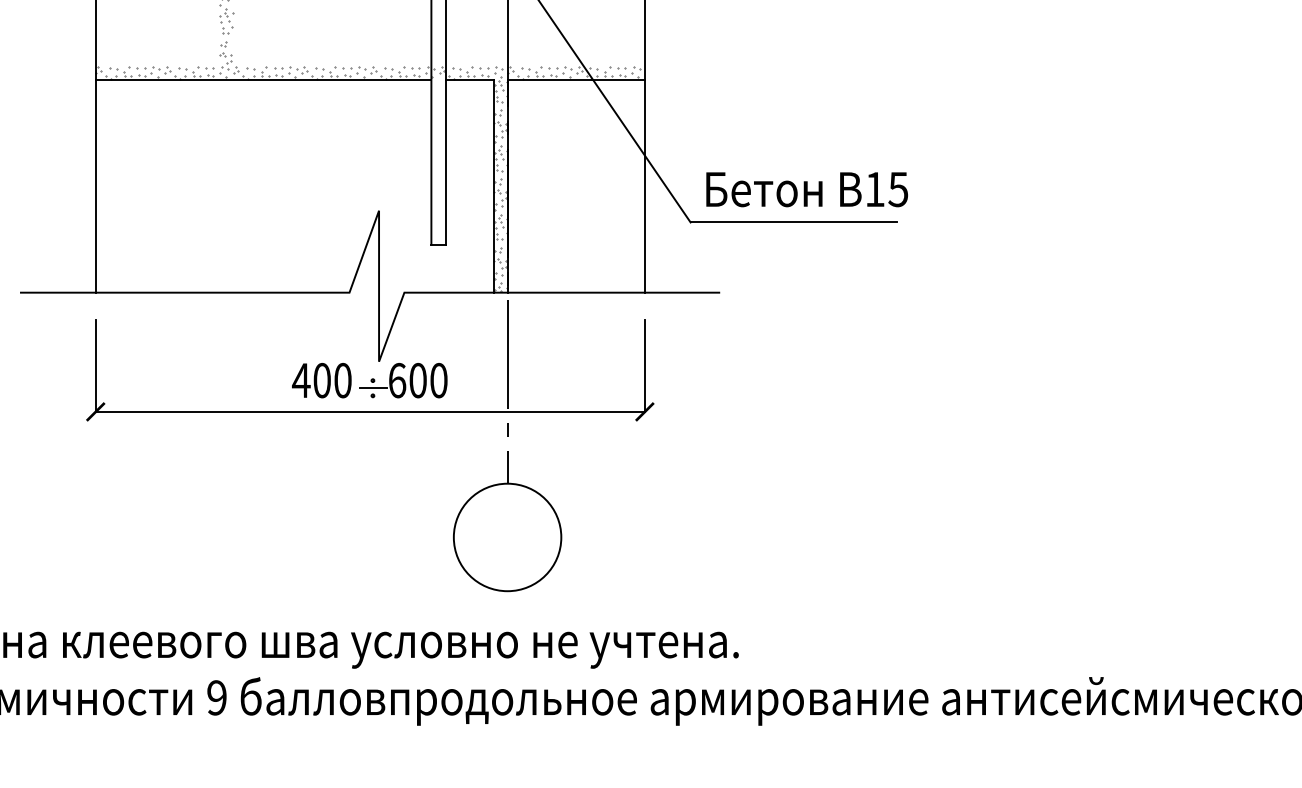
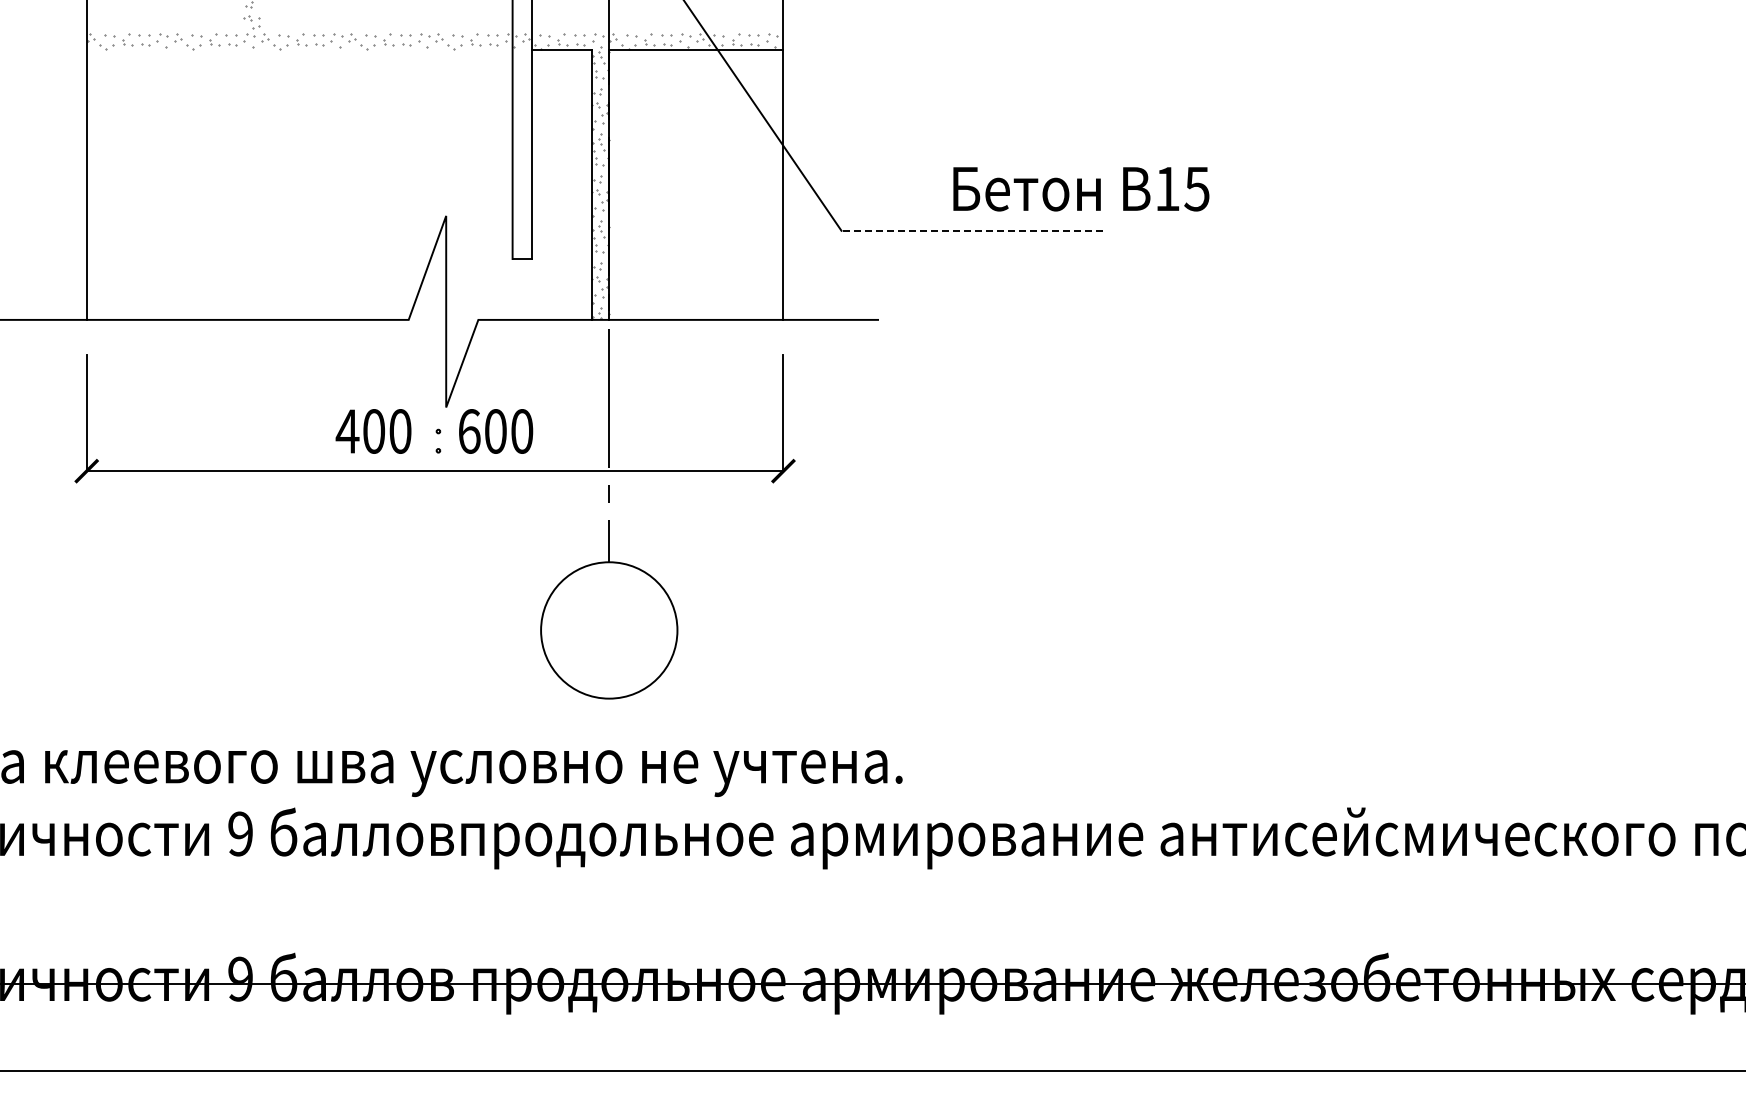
line: (263, 79) -> (299, 49), removed
text: (807, 189) -> (1081, 189), moved
line: (793, 222) -> (972, 230), solid -> dashed
line: (372, 388) -> (438, 441), removed

